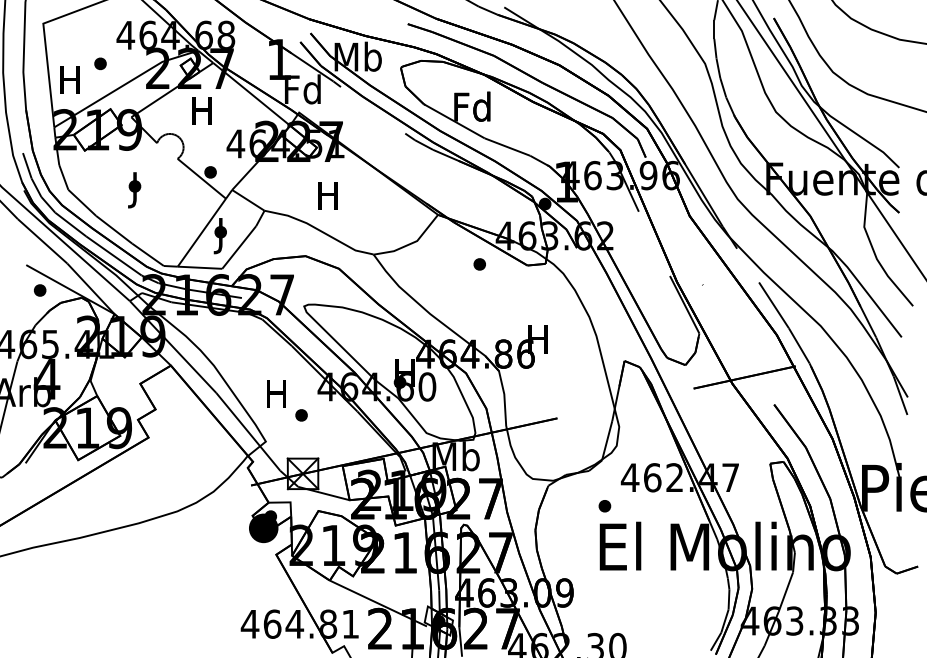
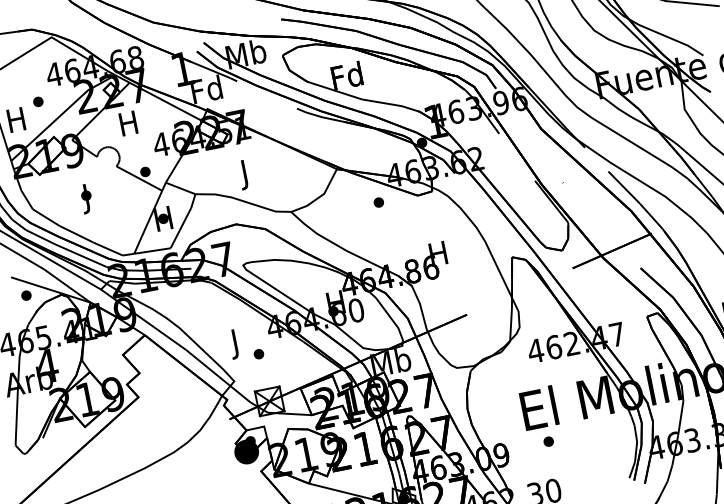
text: (327, 199) -> (244, 174), H -> J
text: (220, 236) -> (163, 222), J -> H
text: (276, 397) -> (235, 343), H -> J
part: (604, 506) -> (548, 441), moved

